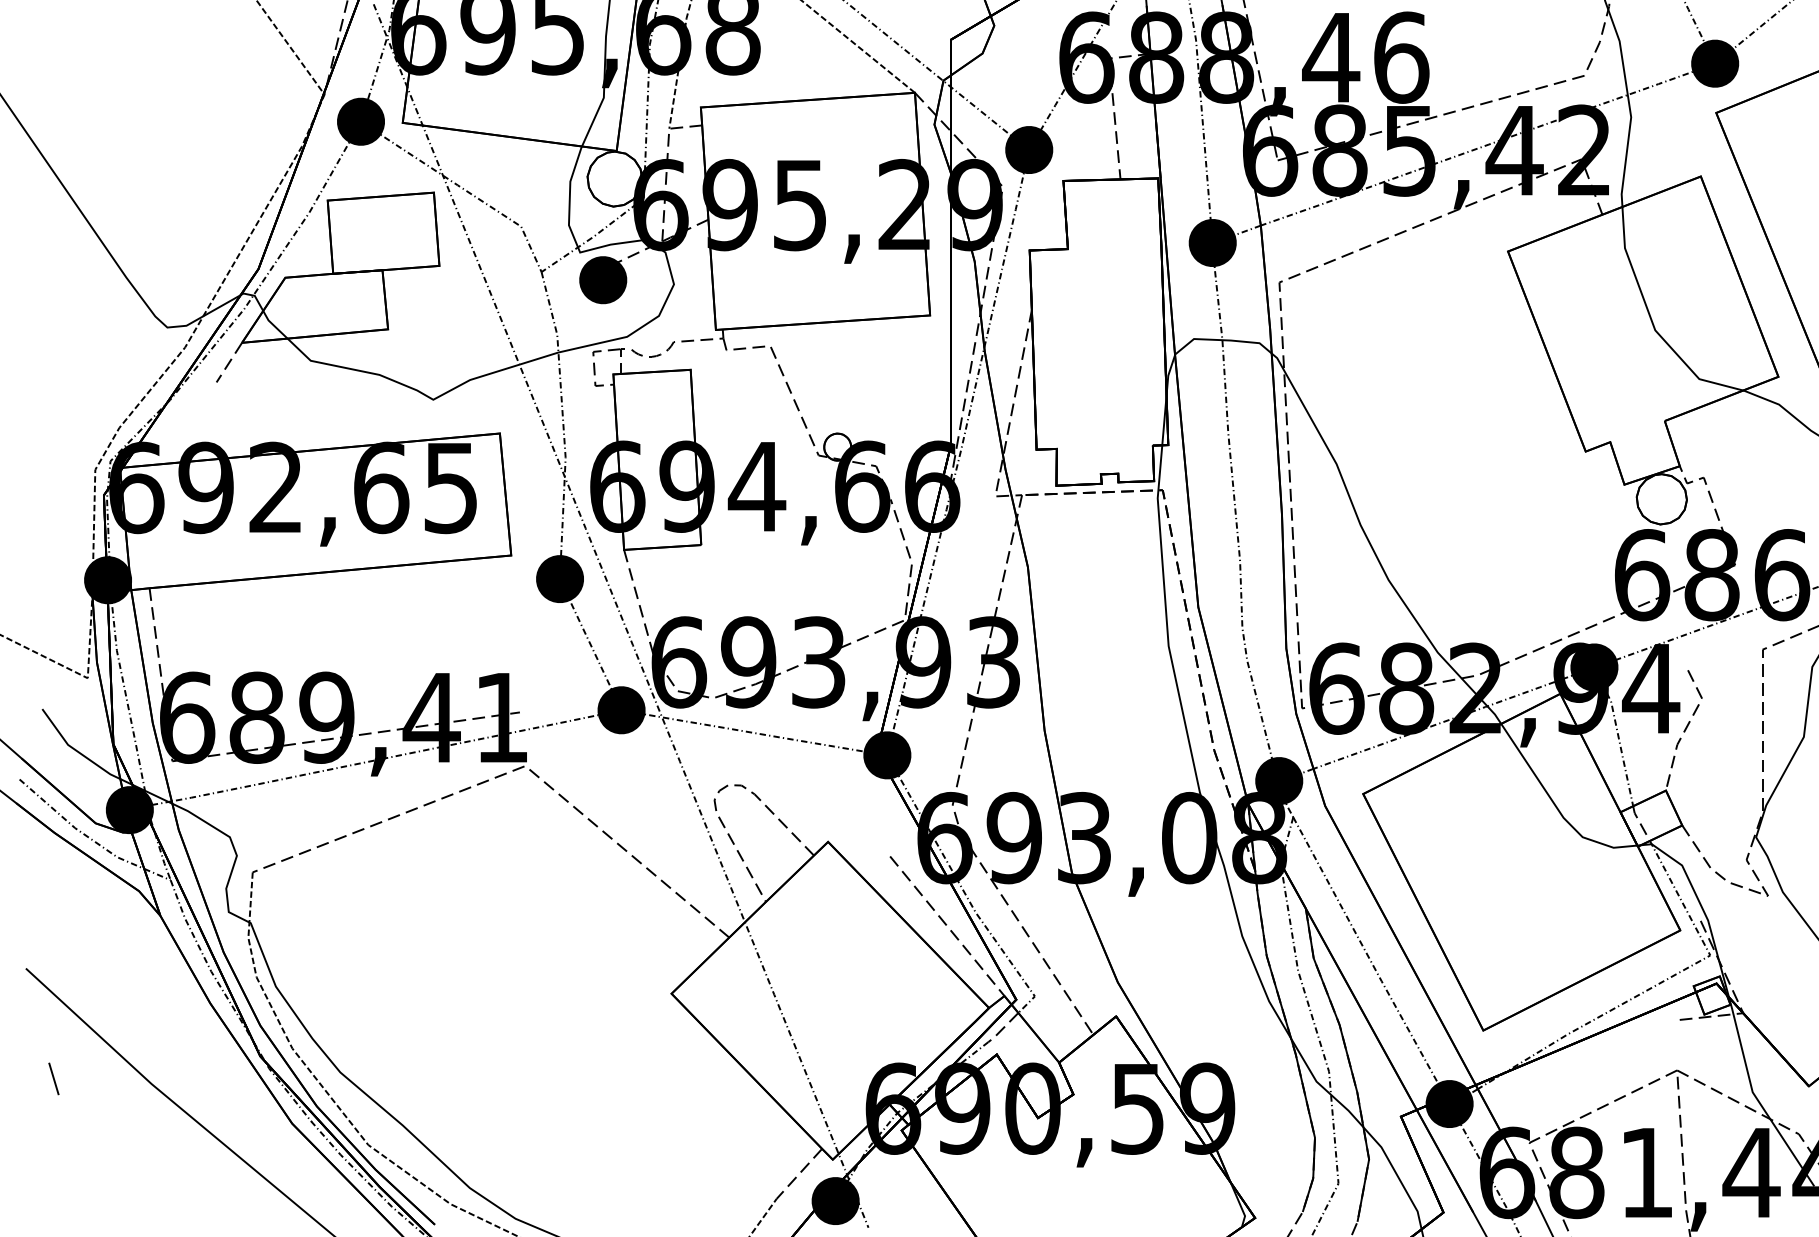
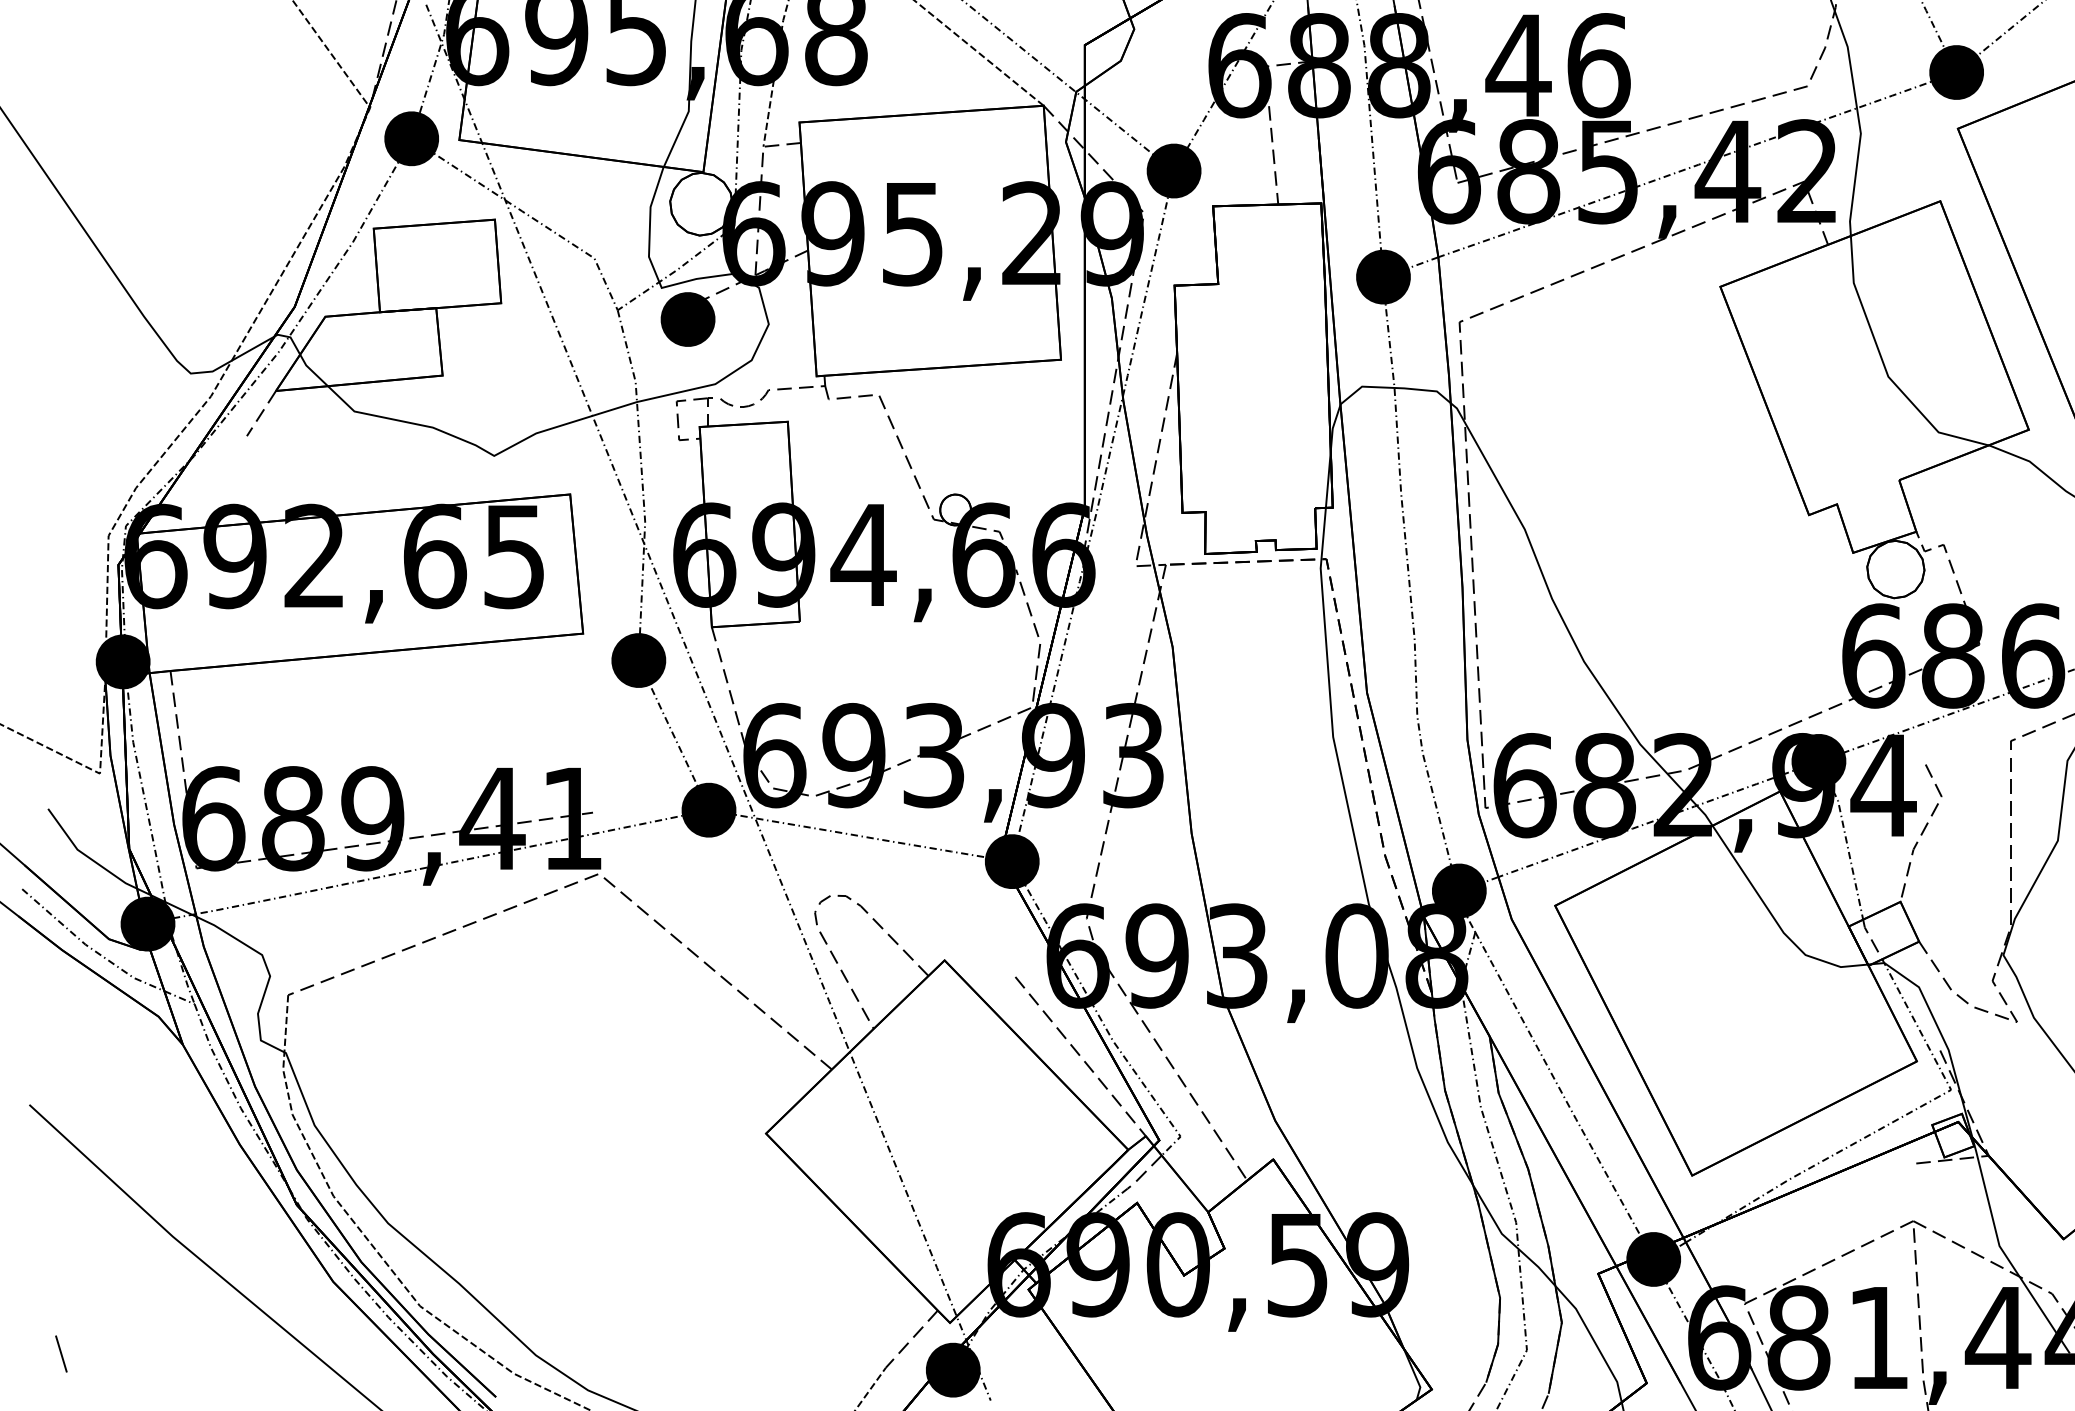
line: (53, 1078) -> (60, 1353), moved

